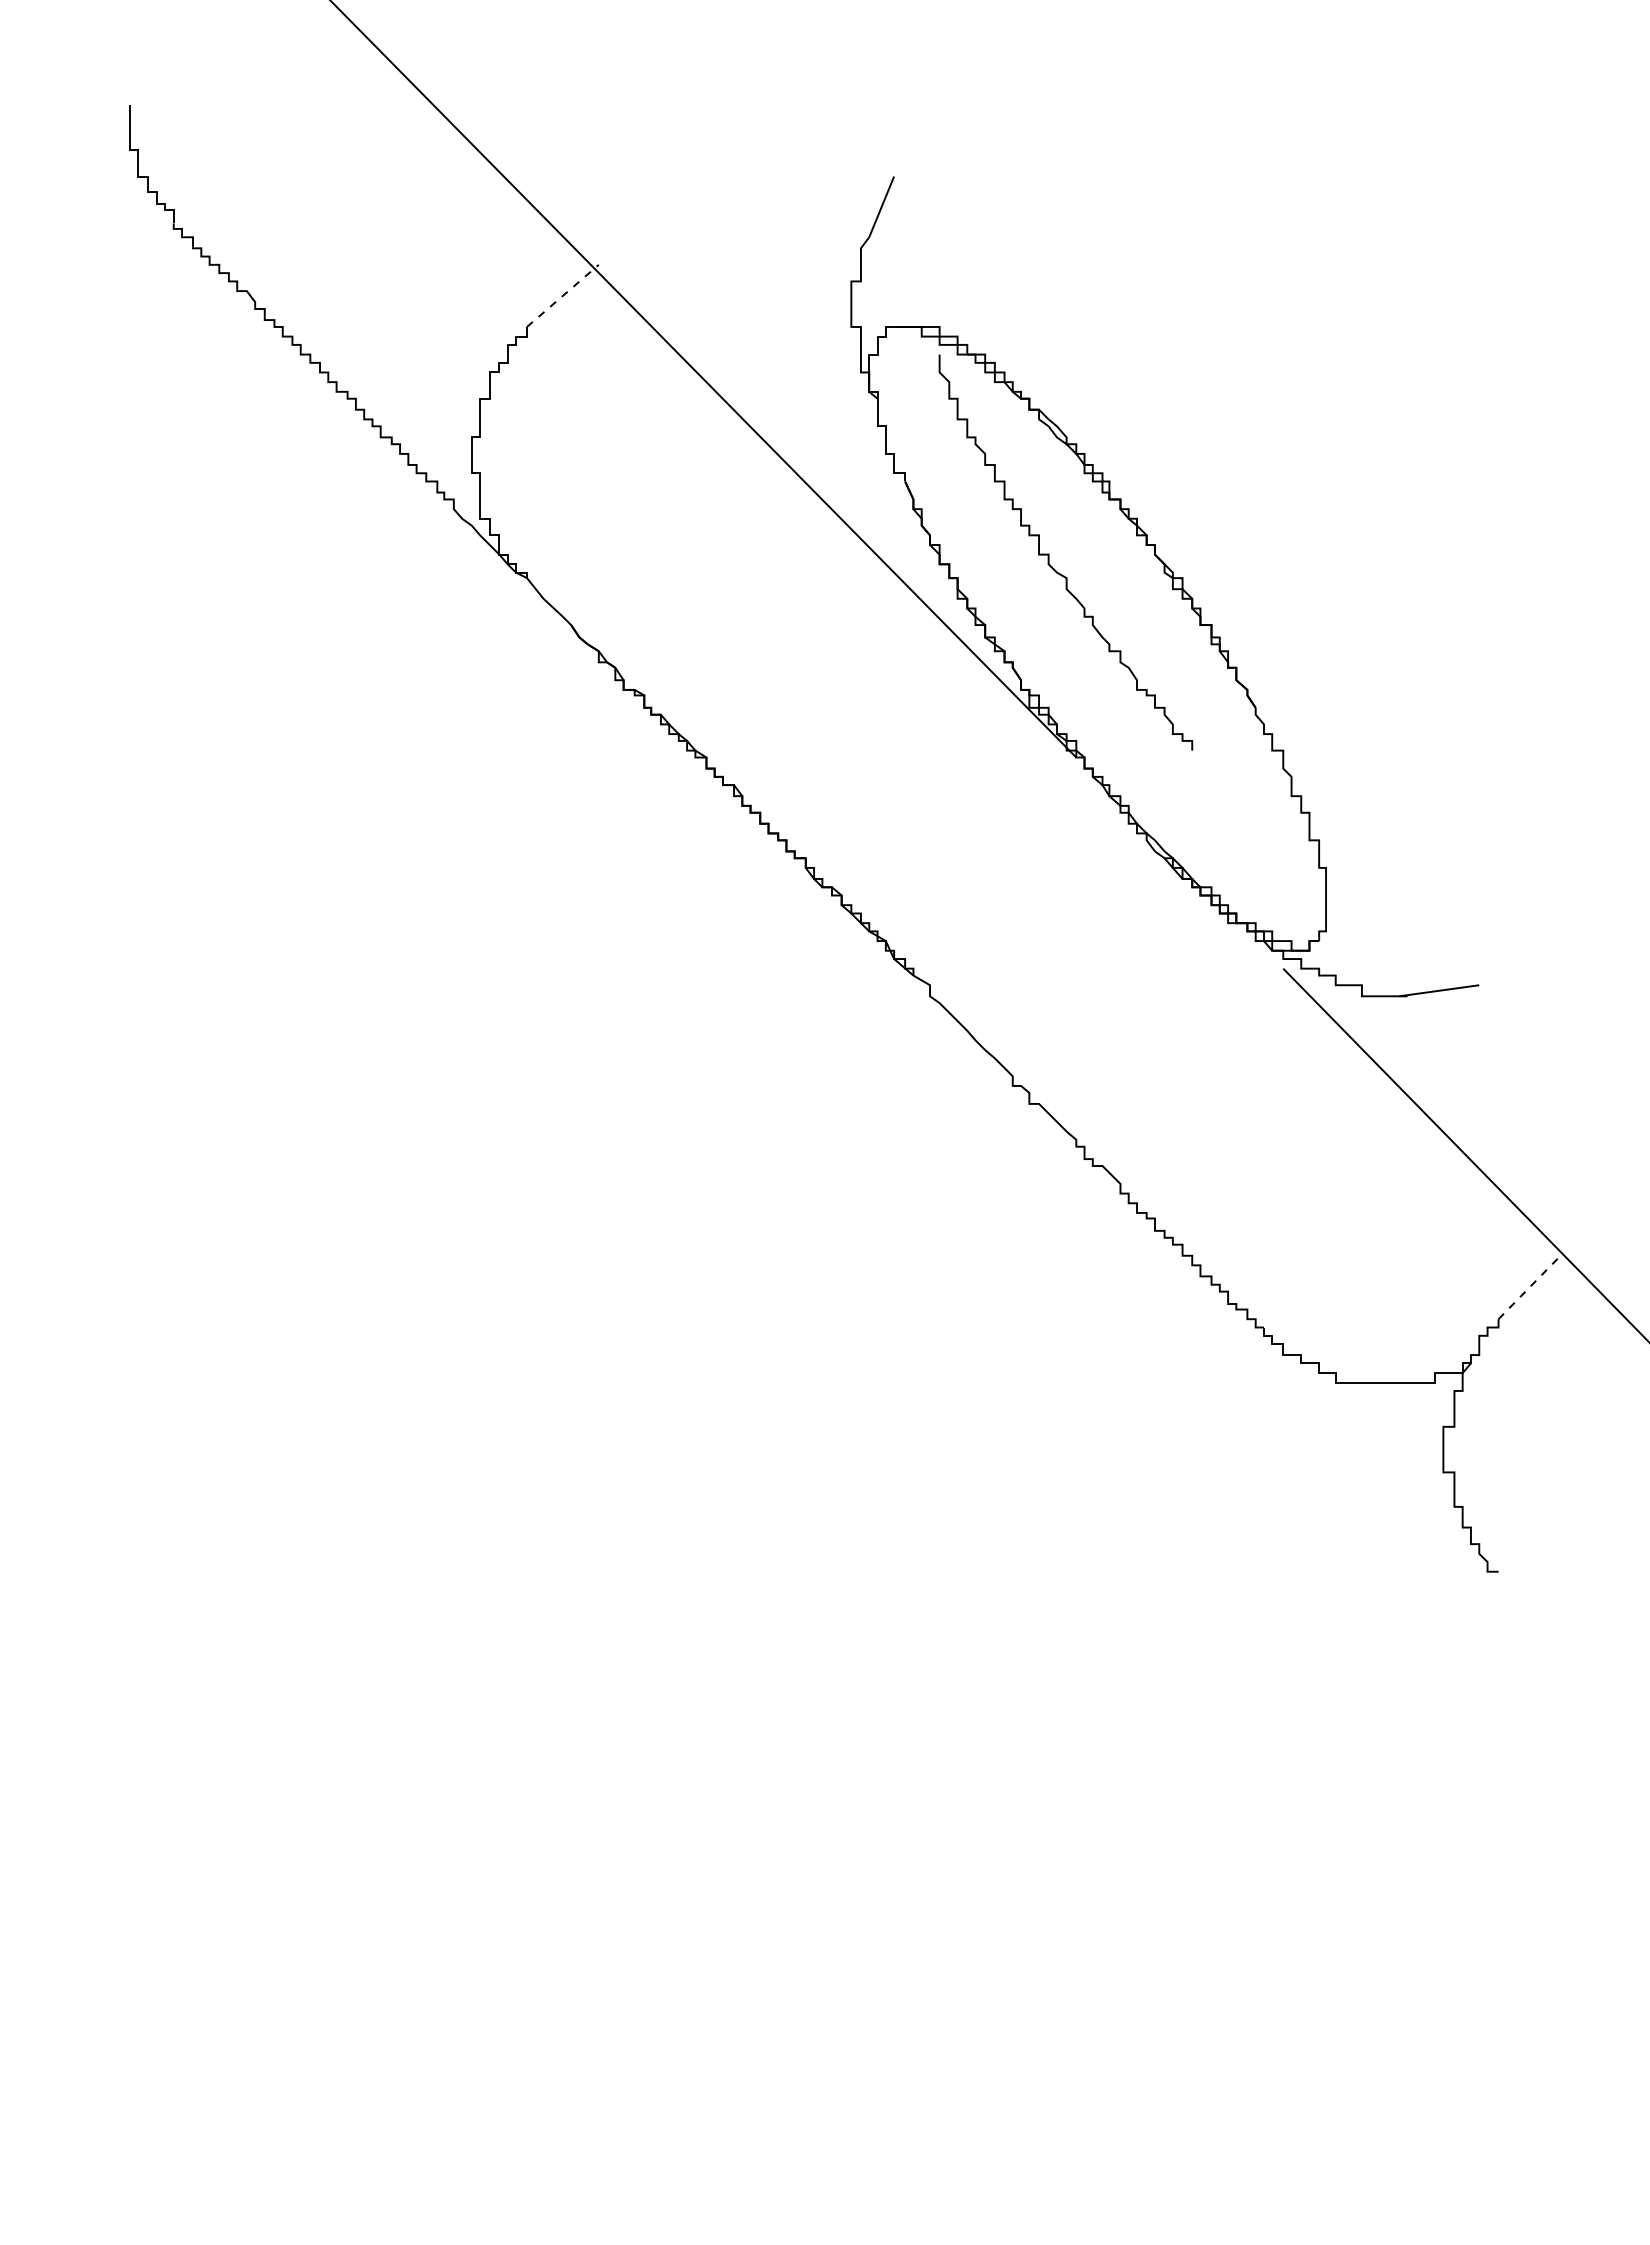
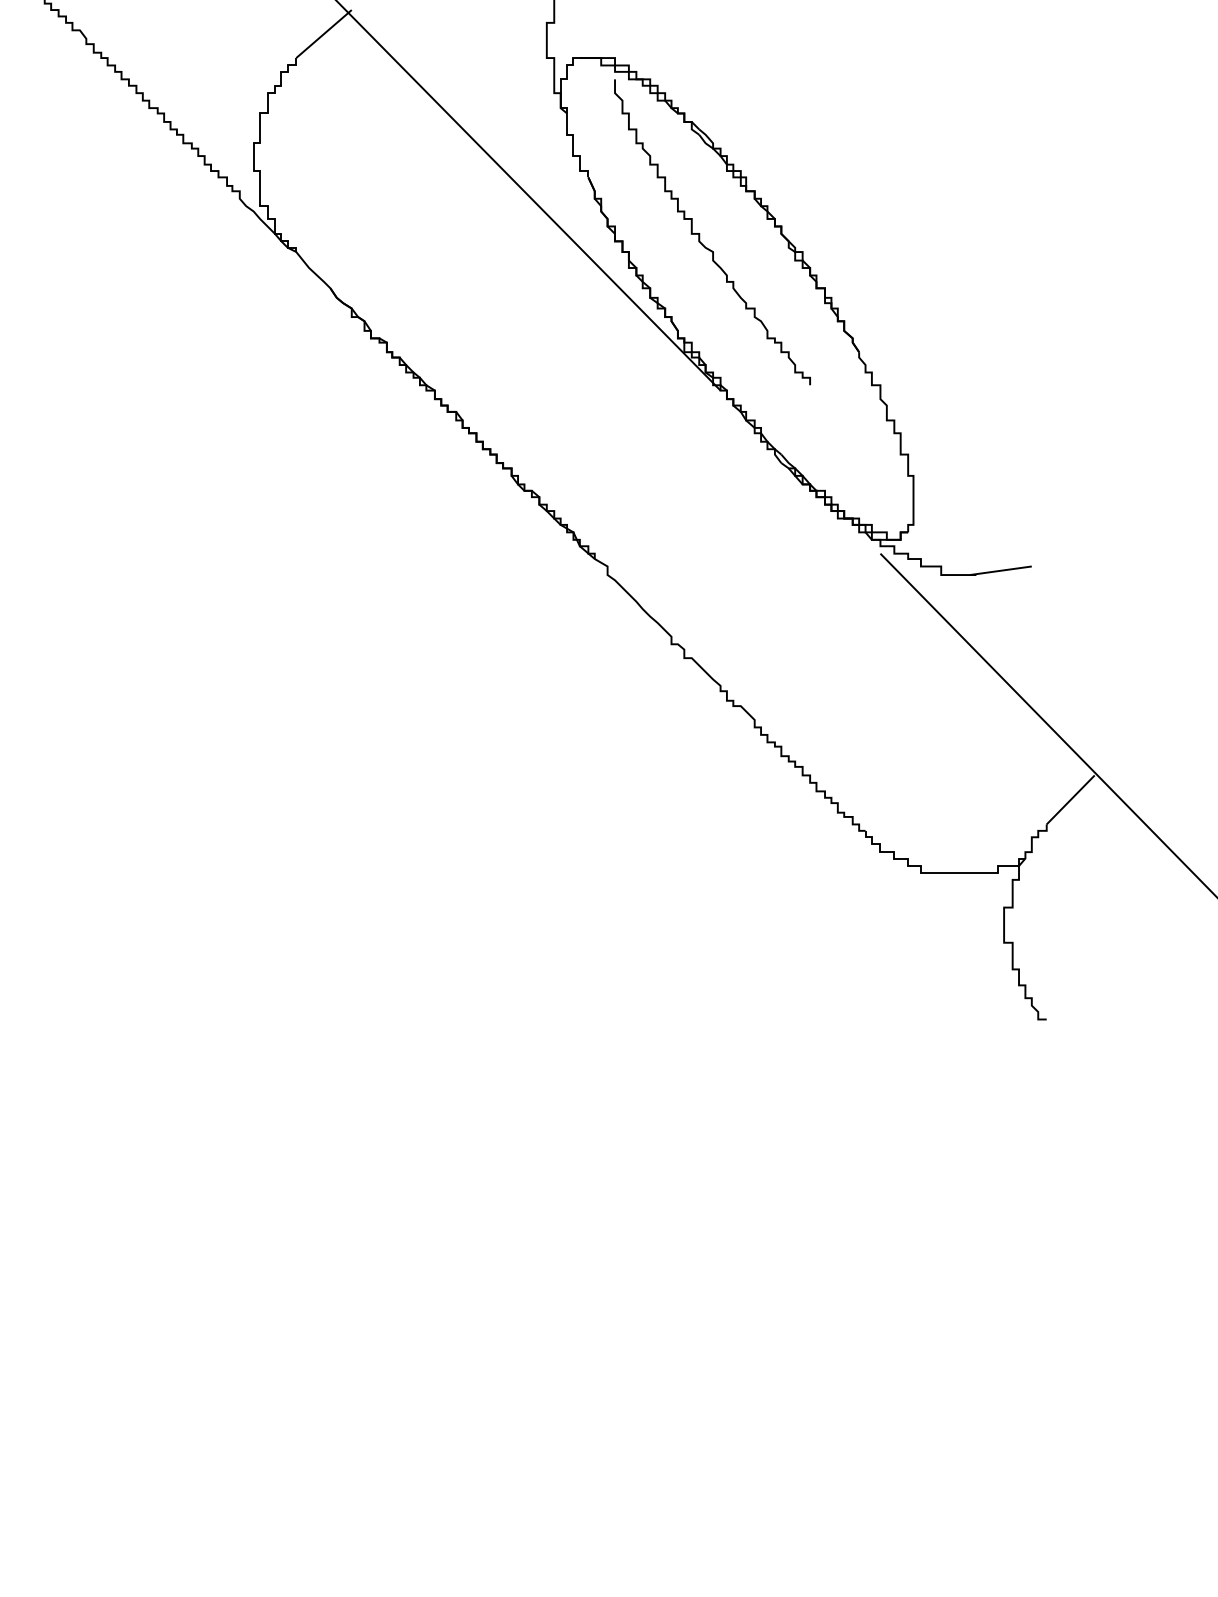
line: (563, 295) -> (324, 33), dashed -> solid
line: (1529, 1287) -> (1070, 799), dashed -> solid

